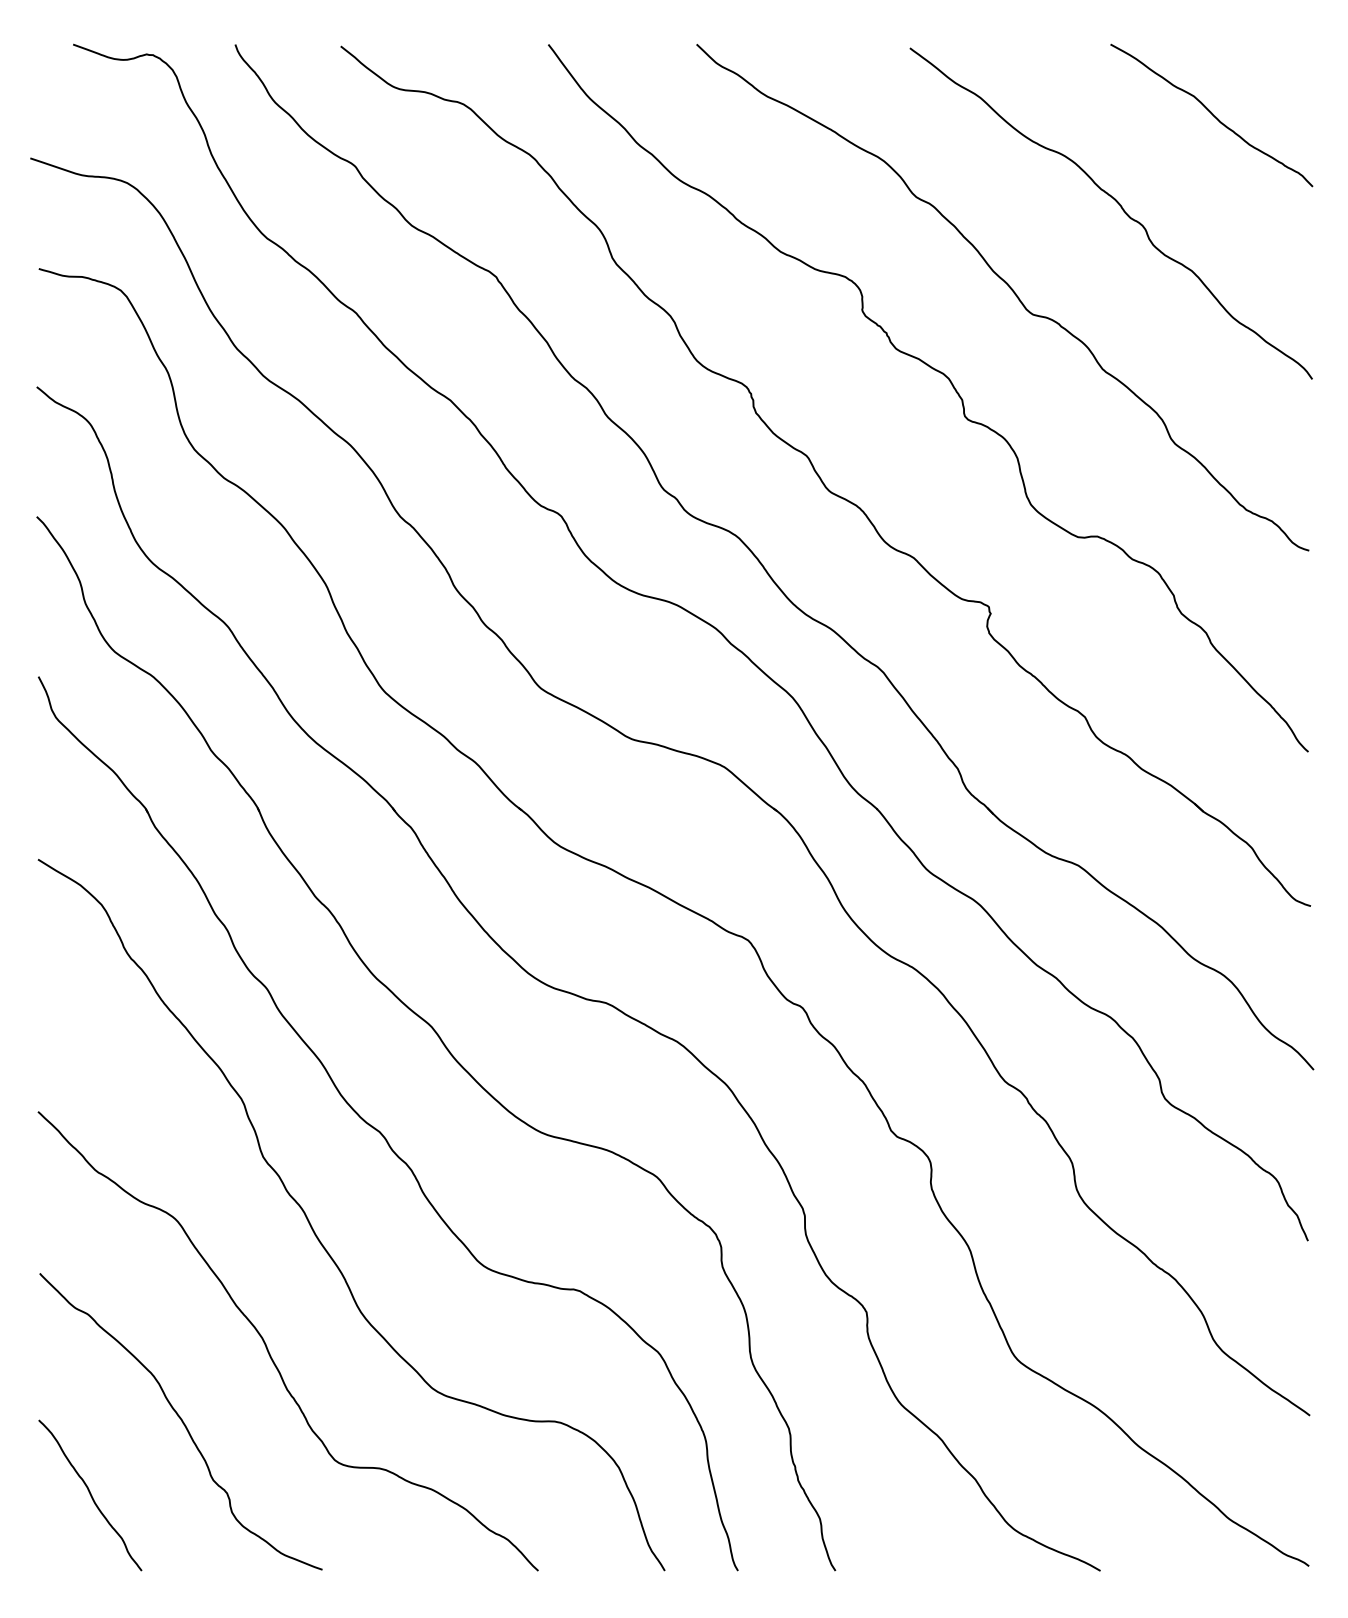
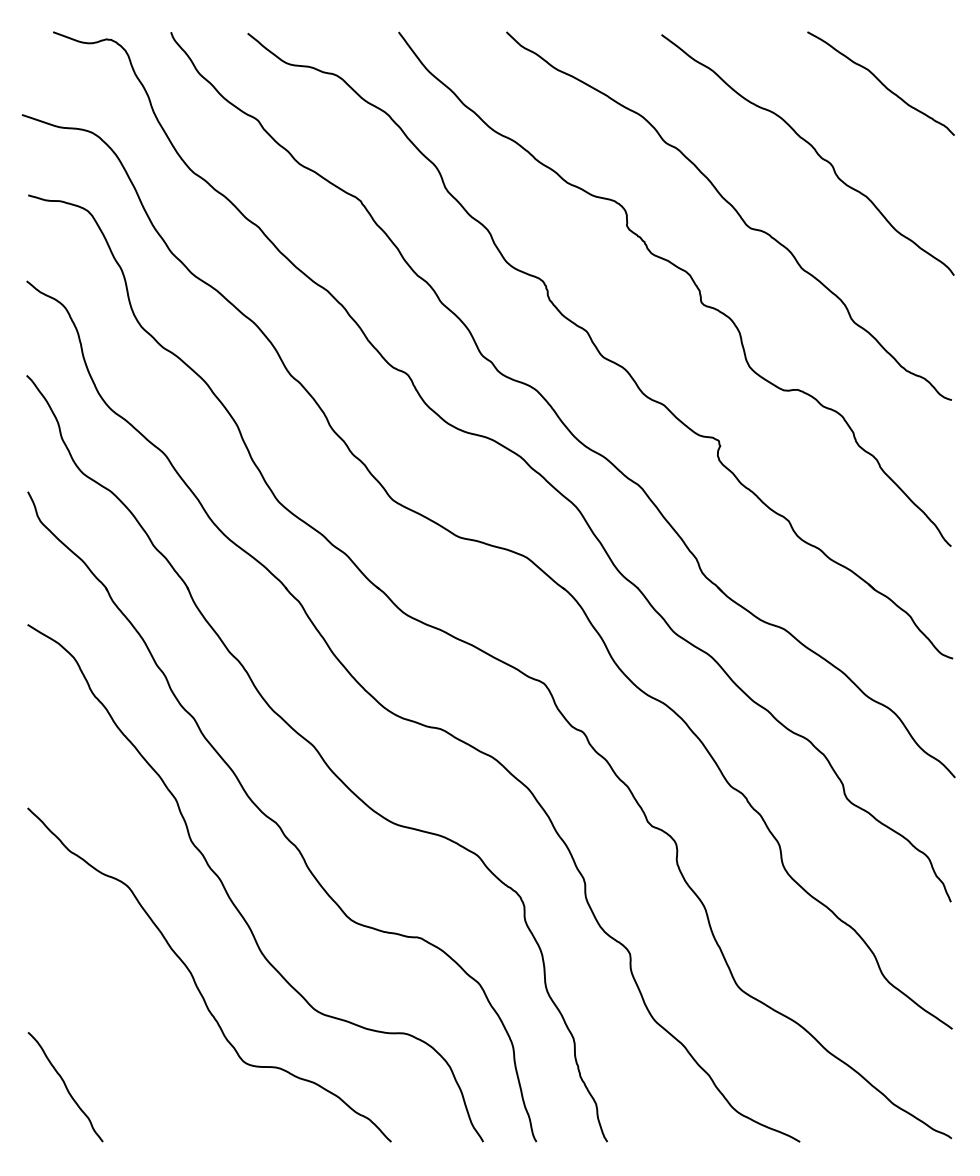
curve: (180, 1420) -> (131, 1032), removed

